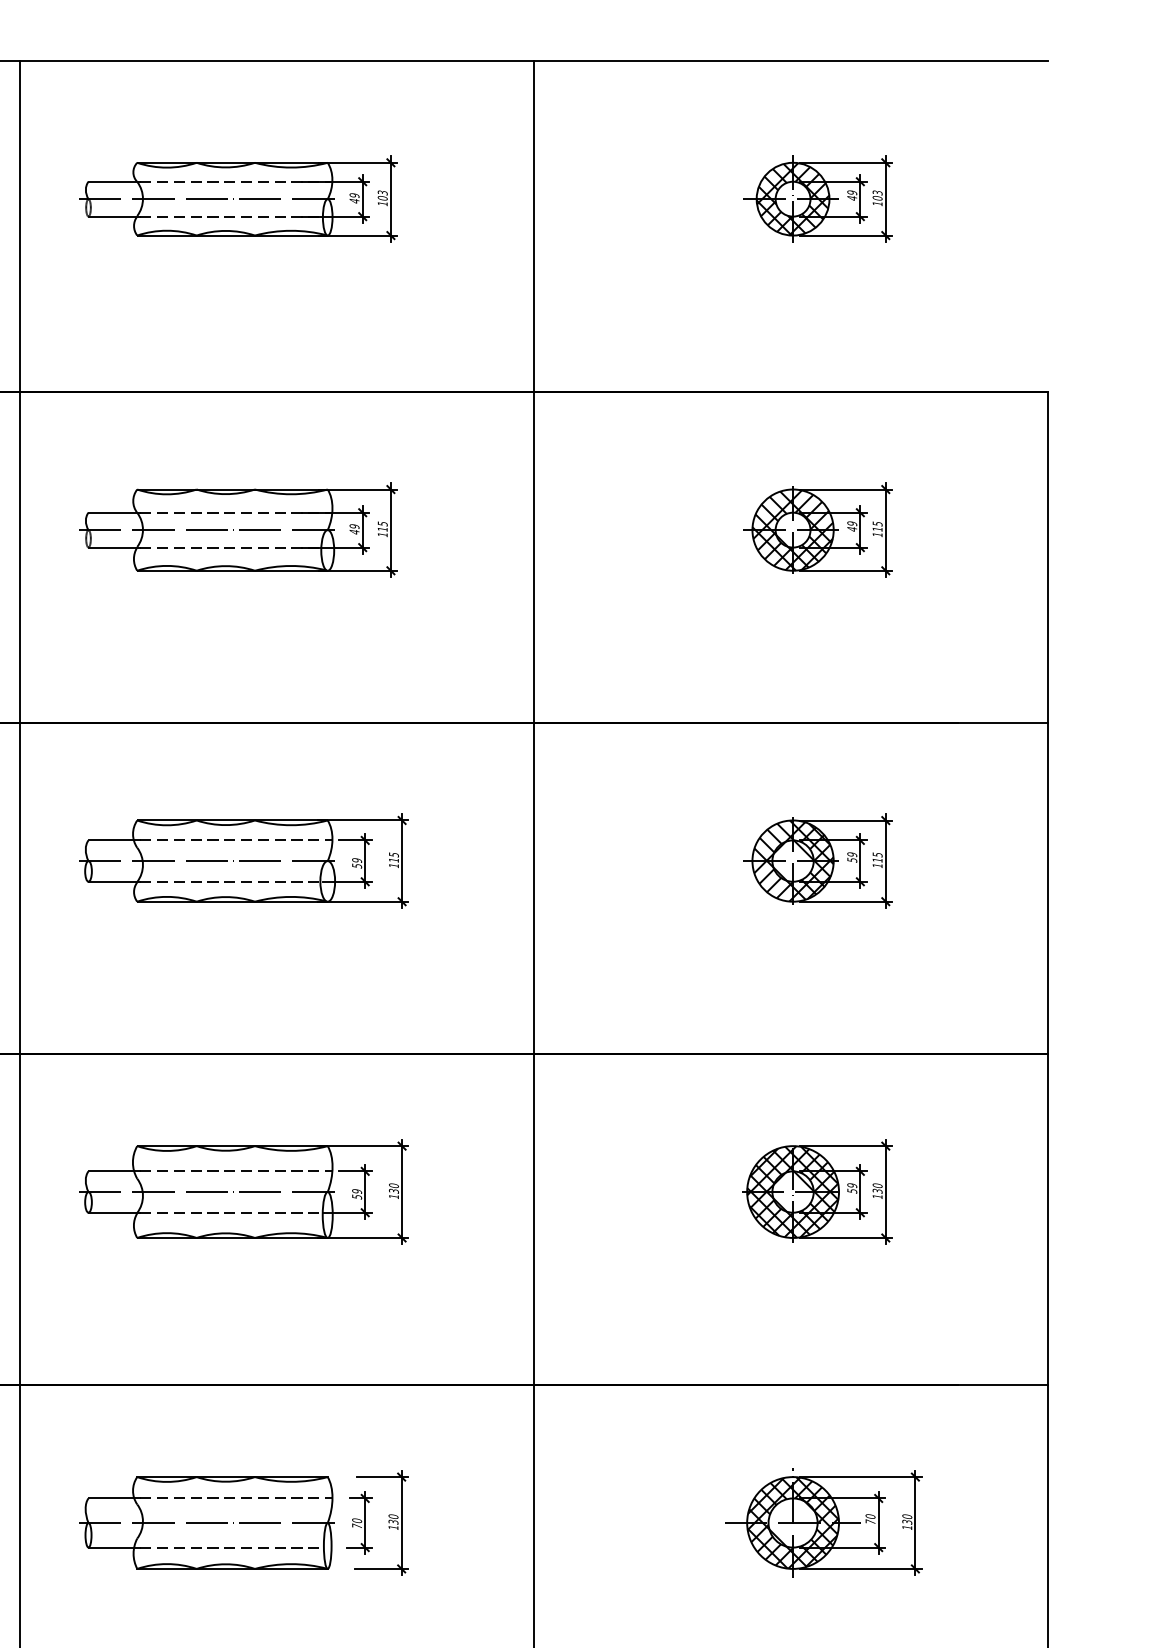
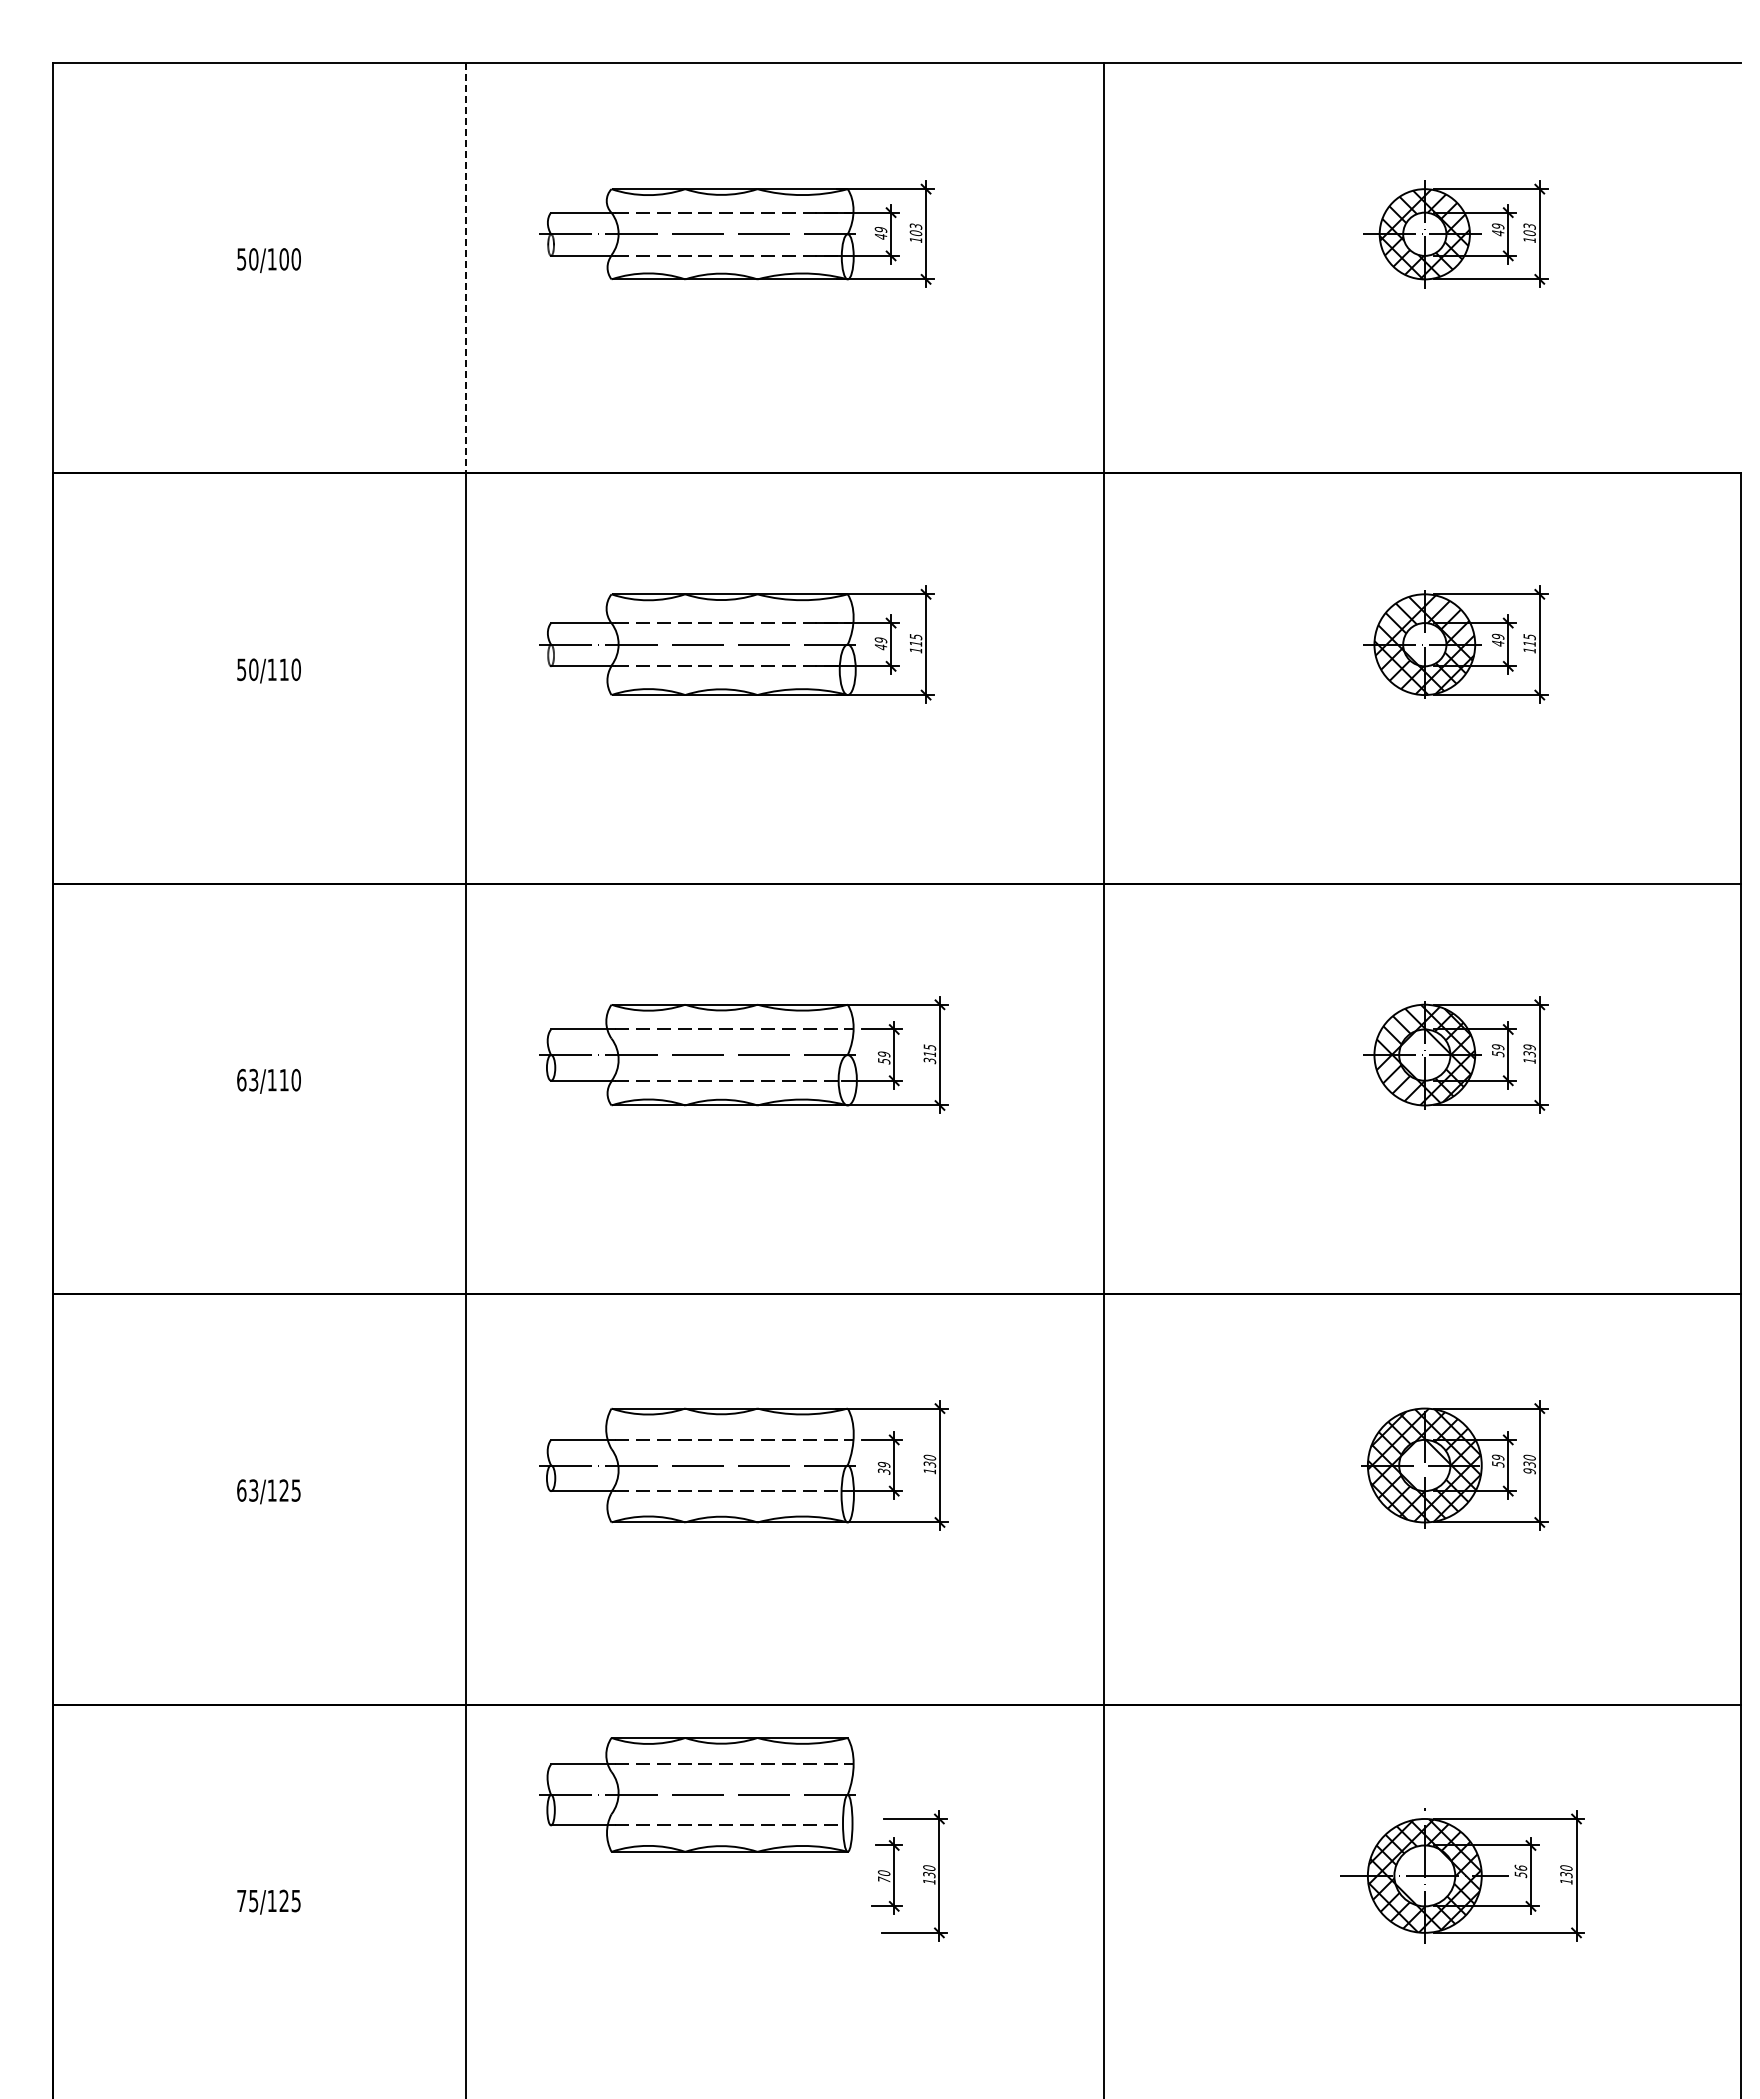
line: (20, 226) -> (466, 268), solid -> dashed
text: (877, 857) -> (1529, 1050), 115 -> 139
text: (393, 865) -> (929, 1060), 115 -> 315
text: (355, 1196) -> (882, 1470), 59 -> 39
text: (877, 1196) -> (1529, 1471), 130 -> 930
text: (870, 1519) -> (1520, 1871), 70 -> 56
part: (206, 1522) -> (697, 1794), moved

